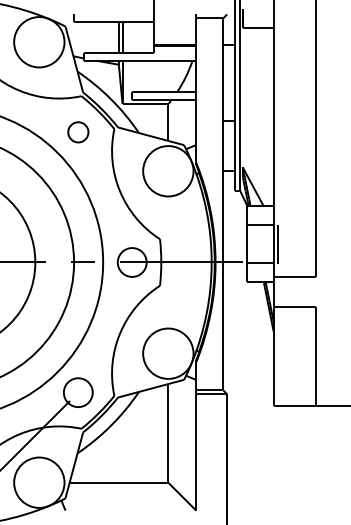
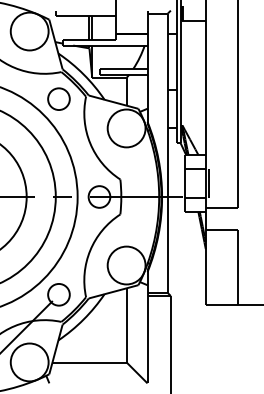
part: (78, 132) -> (59, 99), size x1.43

